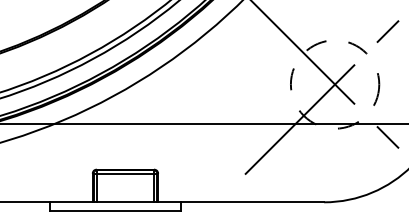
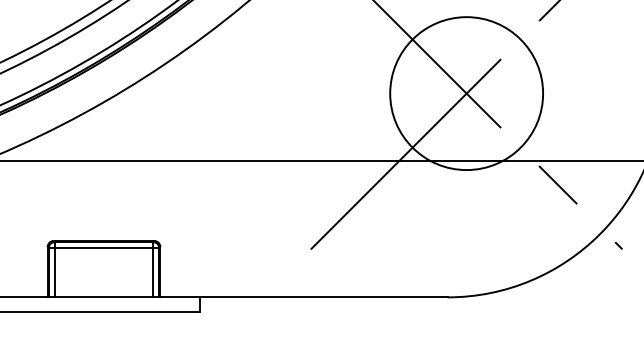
circle: (334, 84) -> (465, 93), dashed -> solid

